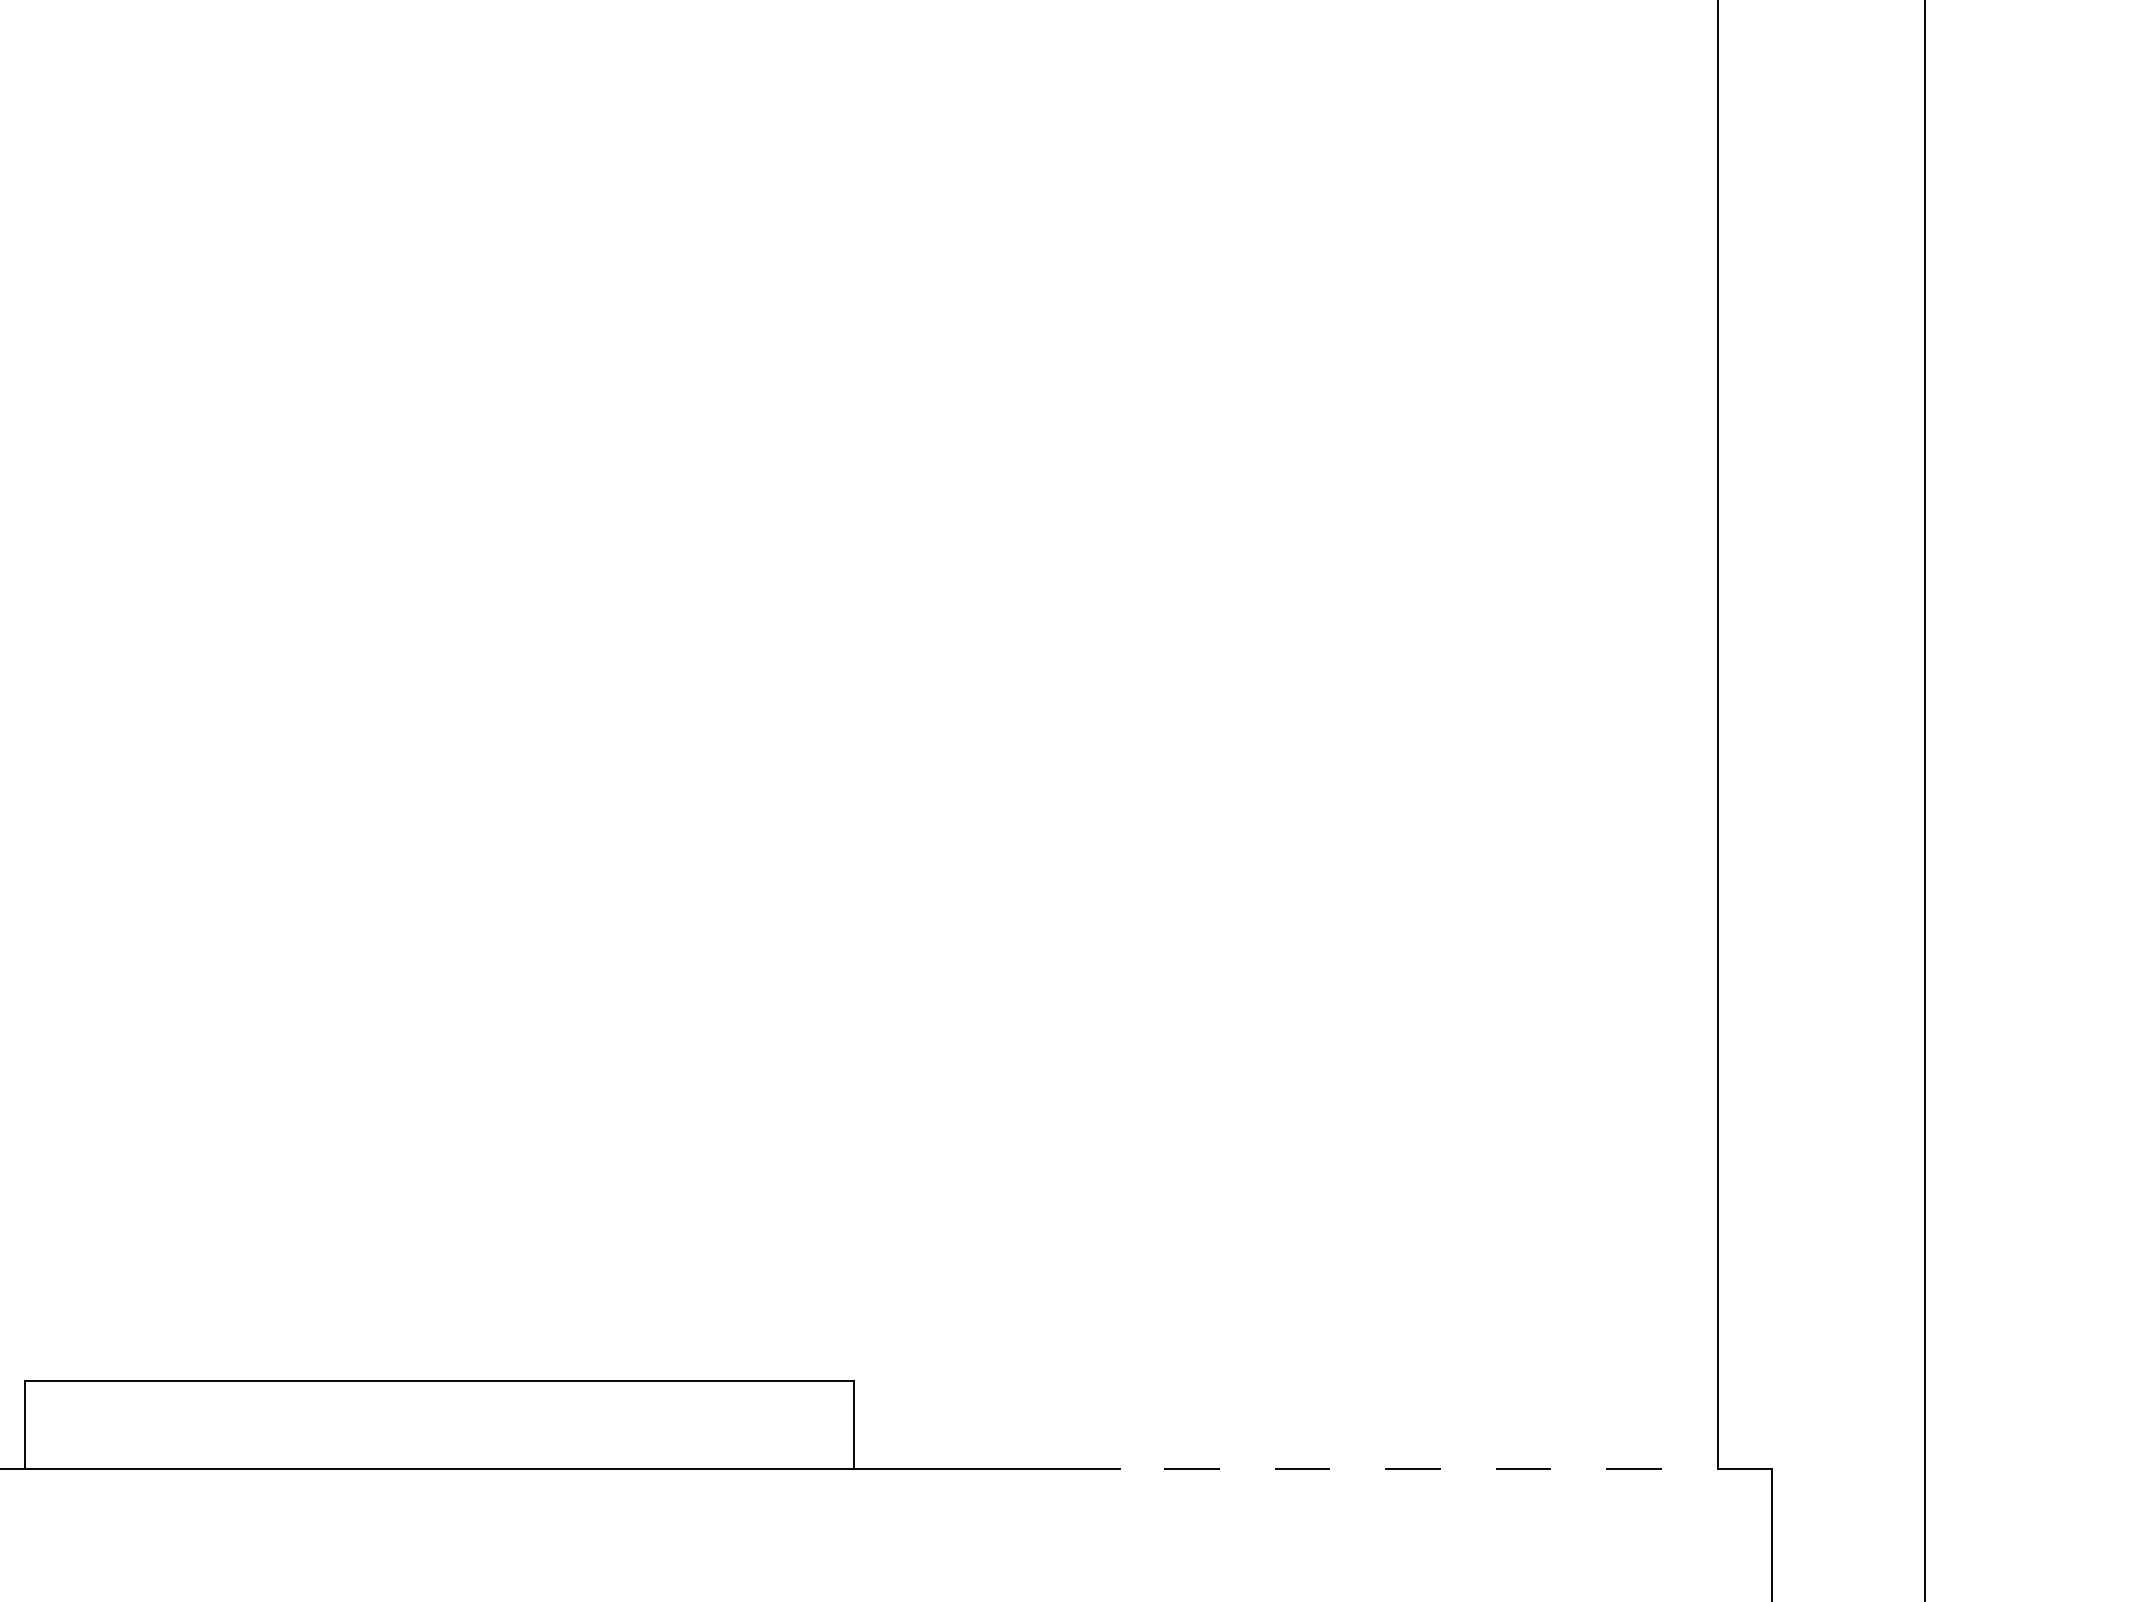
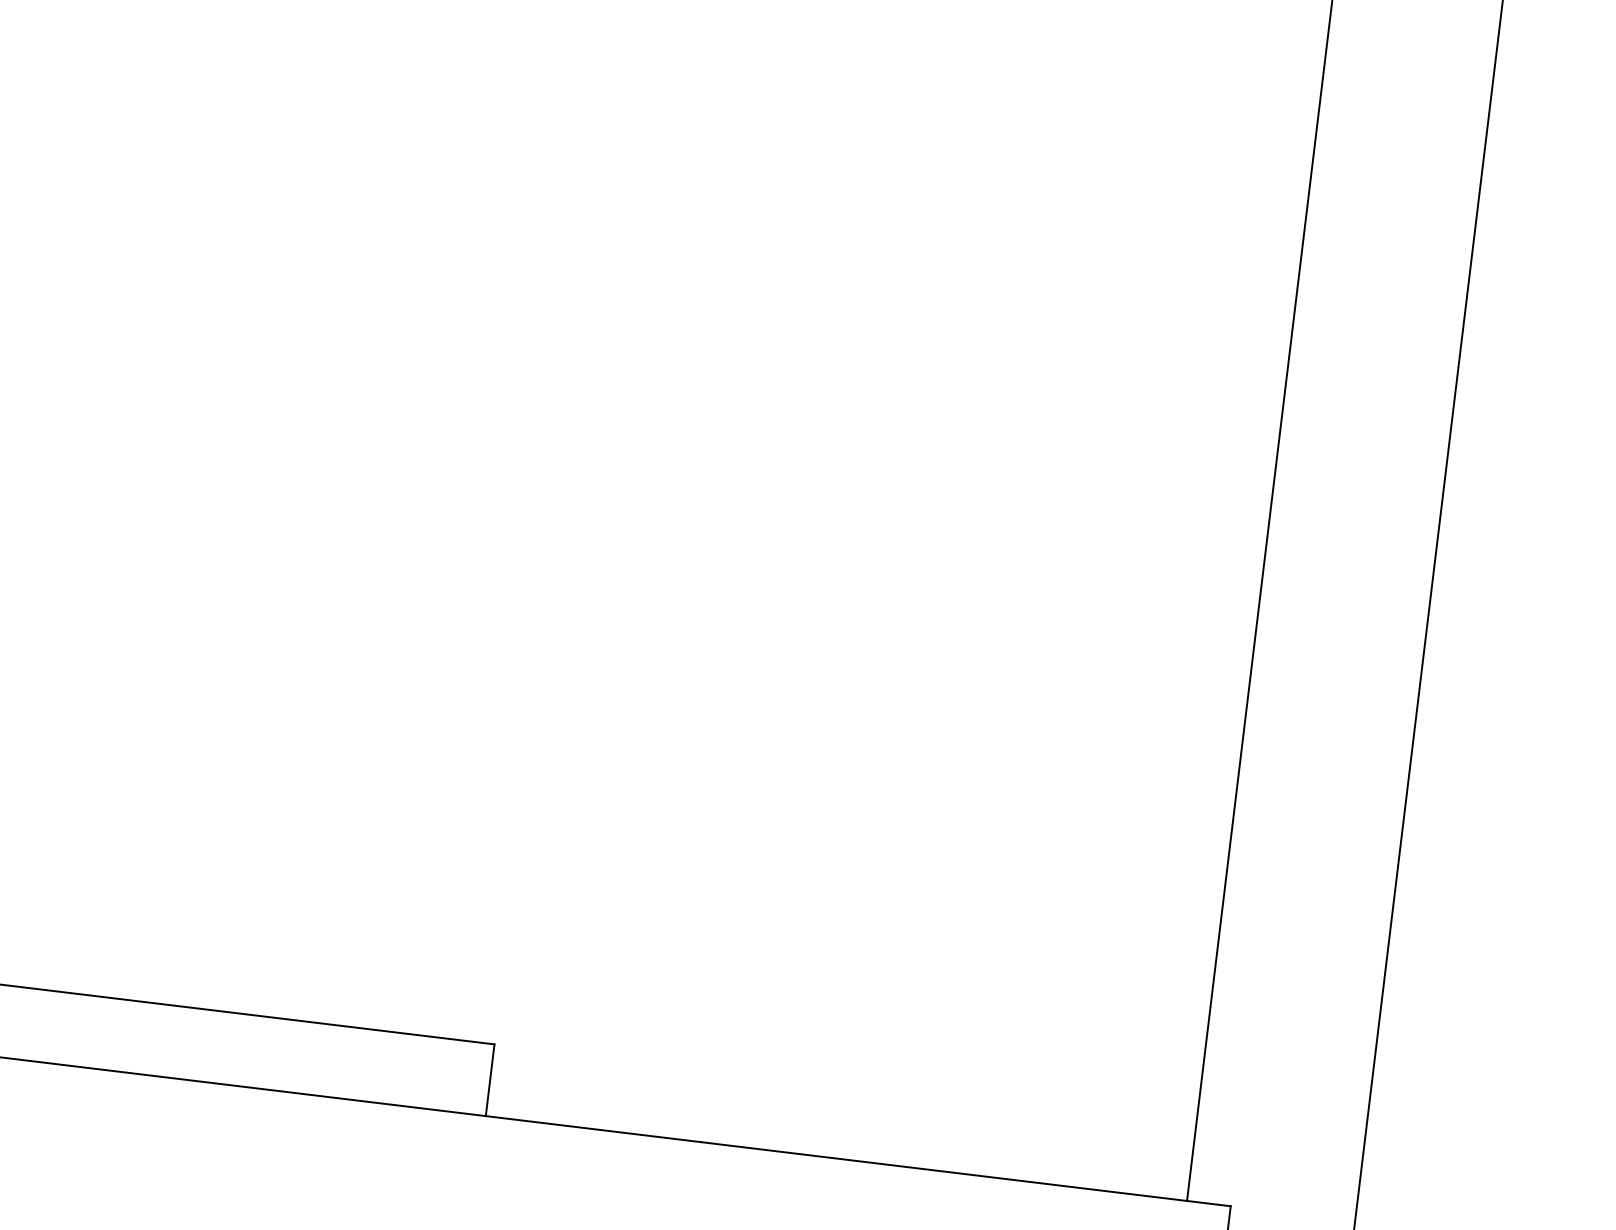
line: (1445, 1469) -> (965, 1174), dashed -> solid

